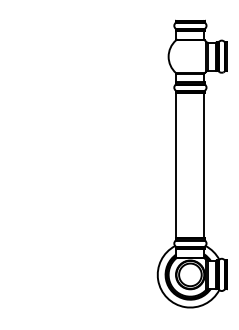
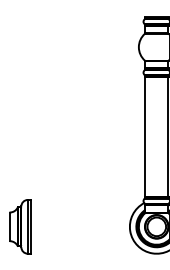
part: (24, 274) -> (20, 226), added

